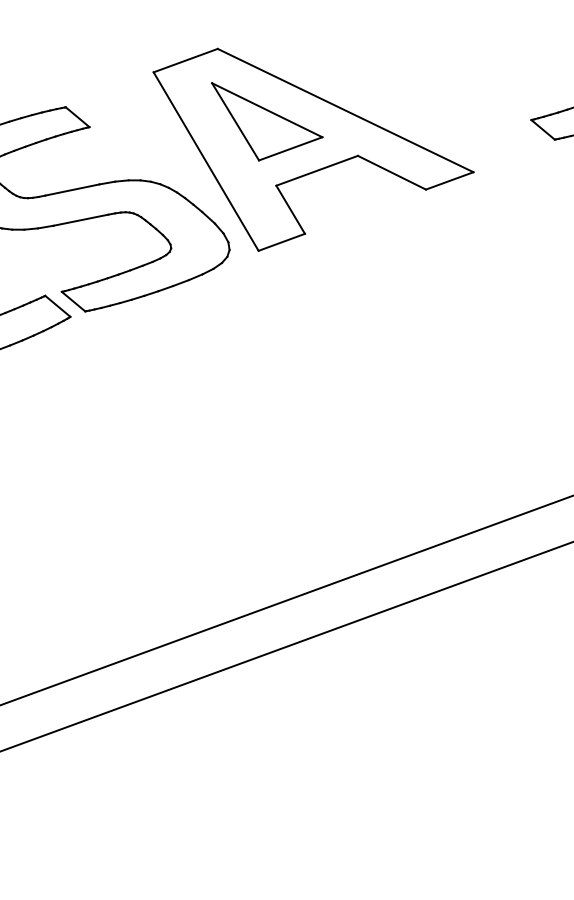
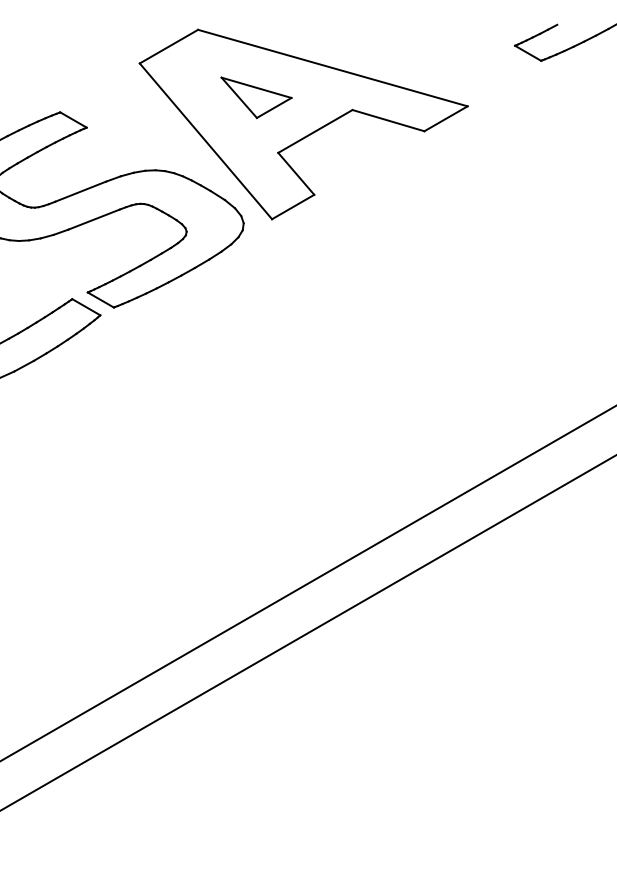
part: (264, 126) -> (256, 97), size x0.6

